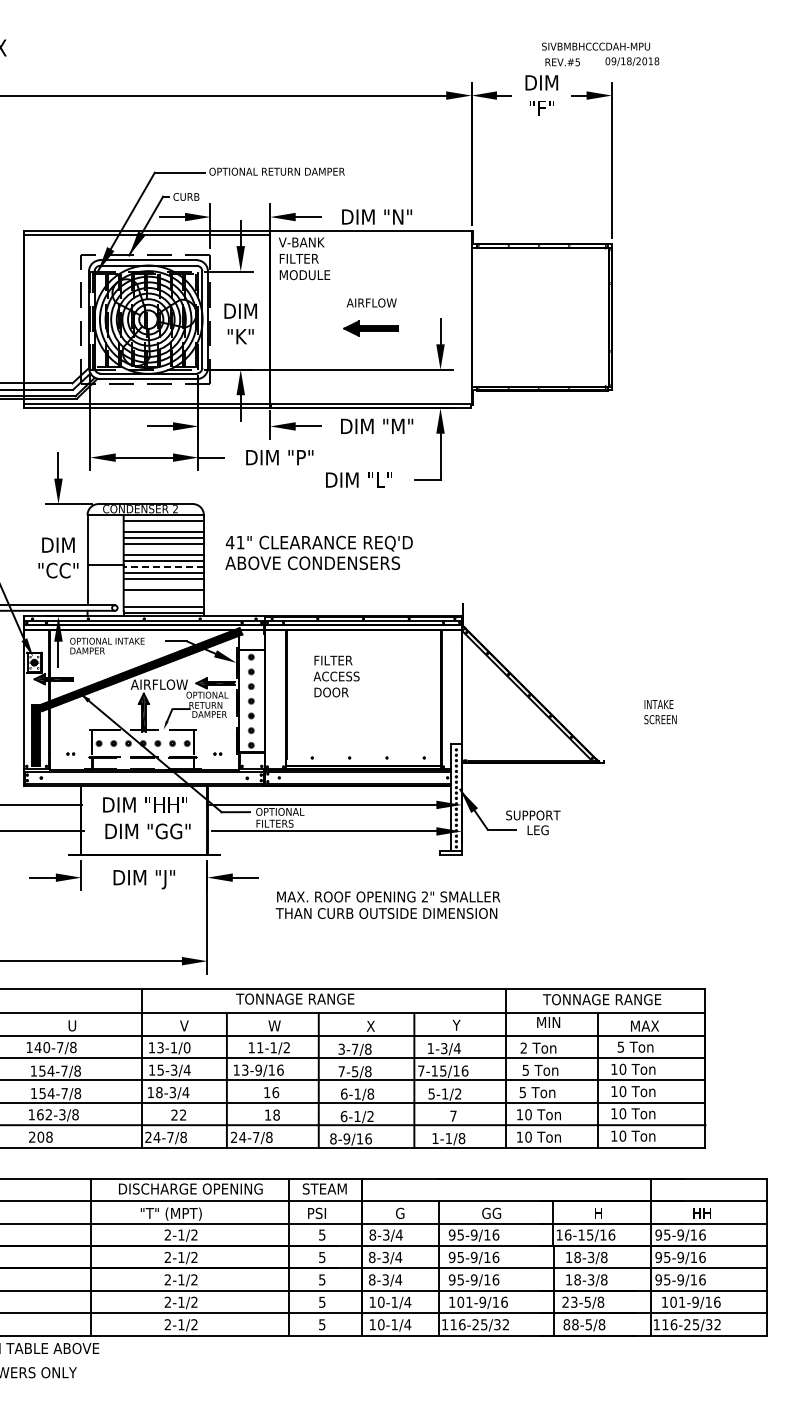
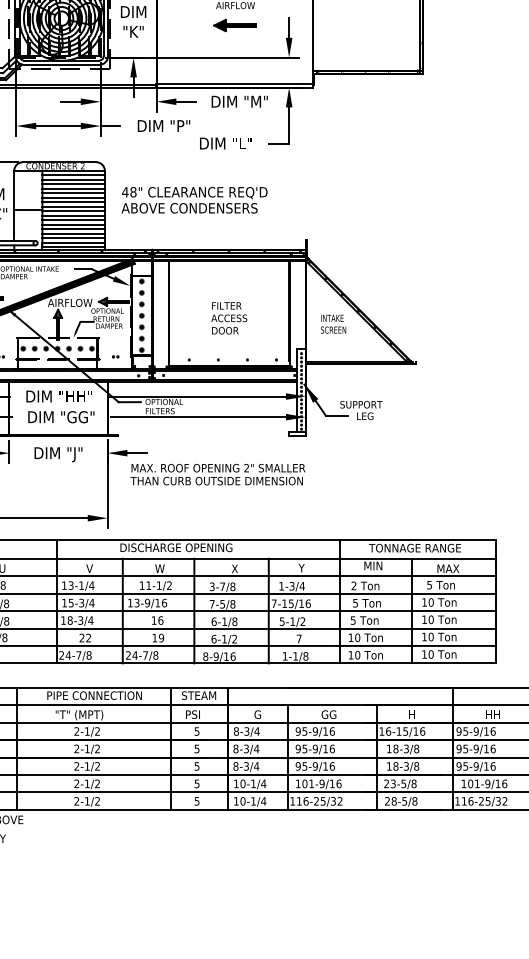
line: (163, 526) -> (73, 179), added
text: (240, 542) -> (133, 192), 41" -> 48"
line: (163, 549) -> (73, 197), added
line: (163, 566) -> (73, 210), dashed -> solid
line: (163, 584) -> (73, 224), added
line: (163, 595) -> (73, 233), added
line: (163, 601) -> (73, 238), added
text: (336, 676) -> (229, 318), moved
text: (660, 712) -> (333, 324), moved
text: (387, 904) -> (217, 474), moved
text: (295, 998) -> (176, 547), TONNAGE RANGE -> DISCHARGE OPENING
text: (186, 1047) -> (91, 585), 13-1/0 -> 13-1/4
text: (276, 1114) -> (161, 637), 18 -> 19
text: (190, 1188) -> (94, 695), DISCHARGE OPENING -> PIPE CONNECTION
text: (566, 1324) -> (387, 801), 88-5/8 -> 28-5/8

